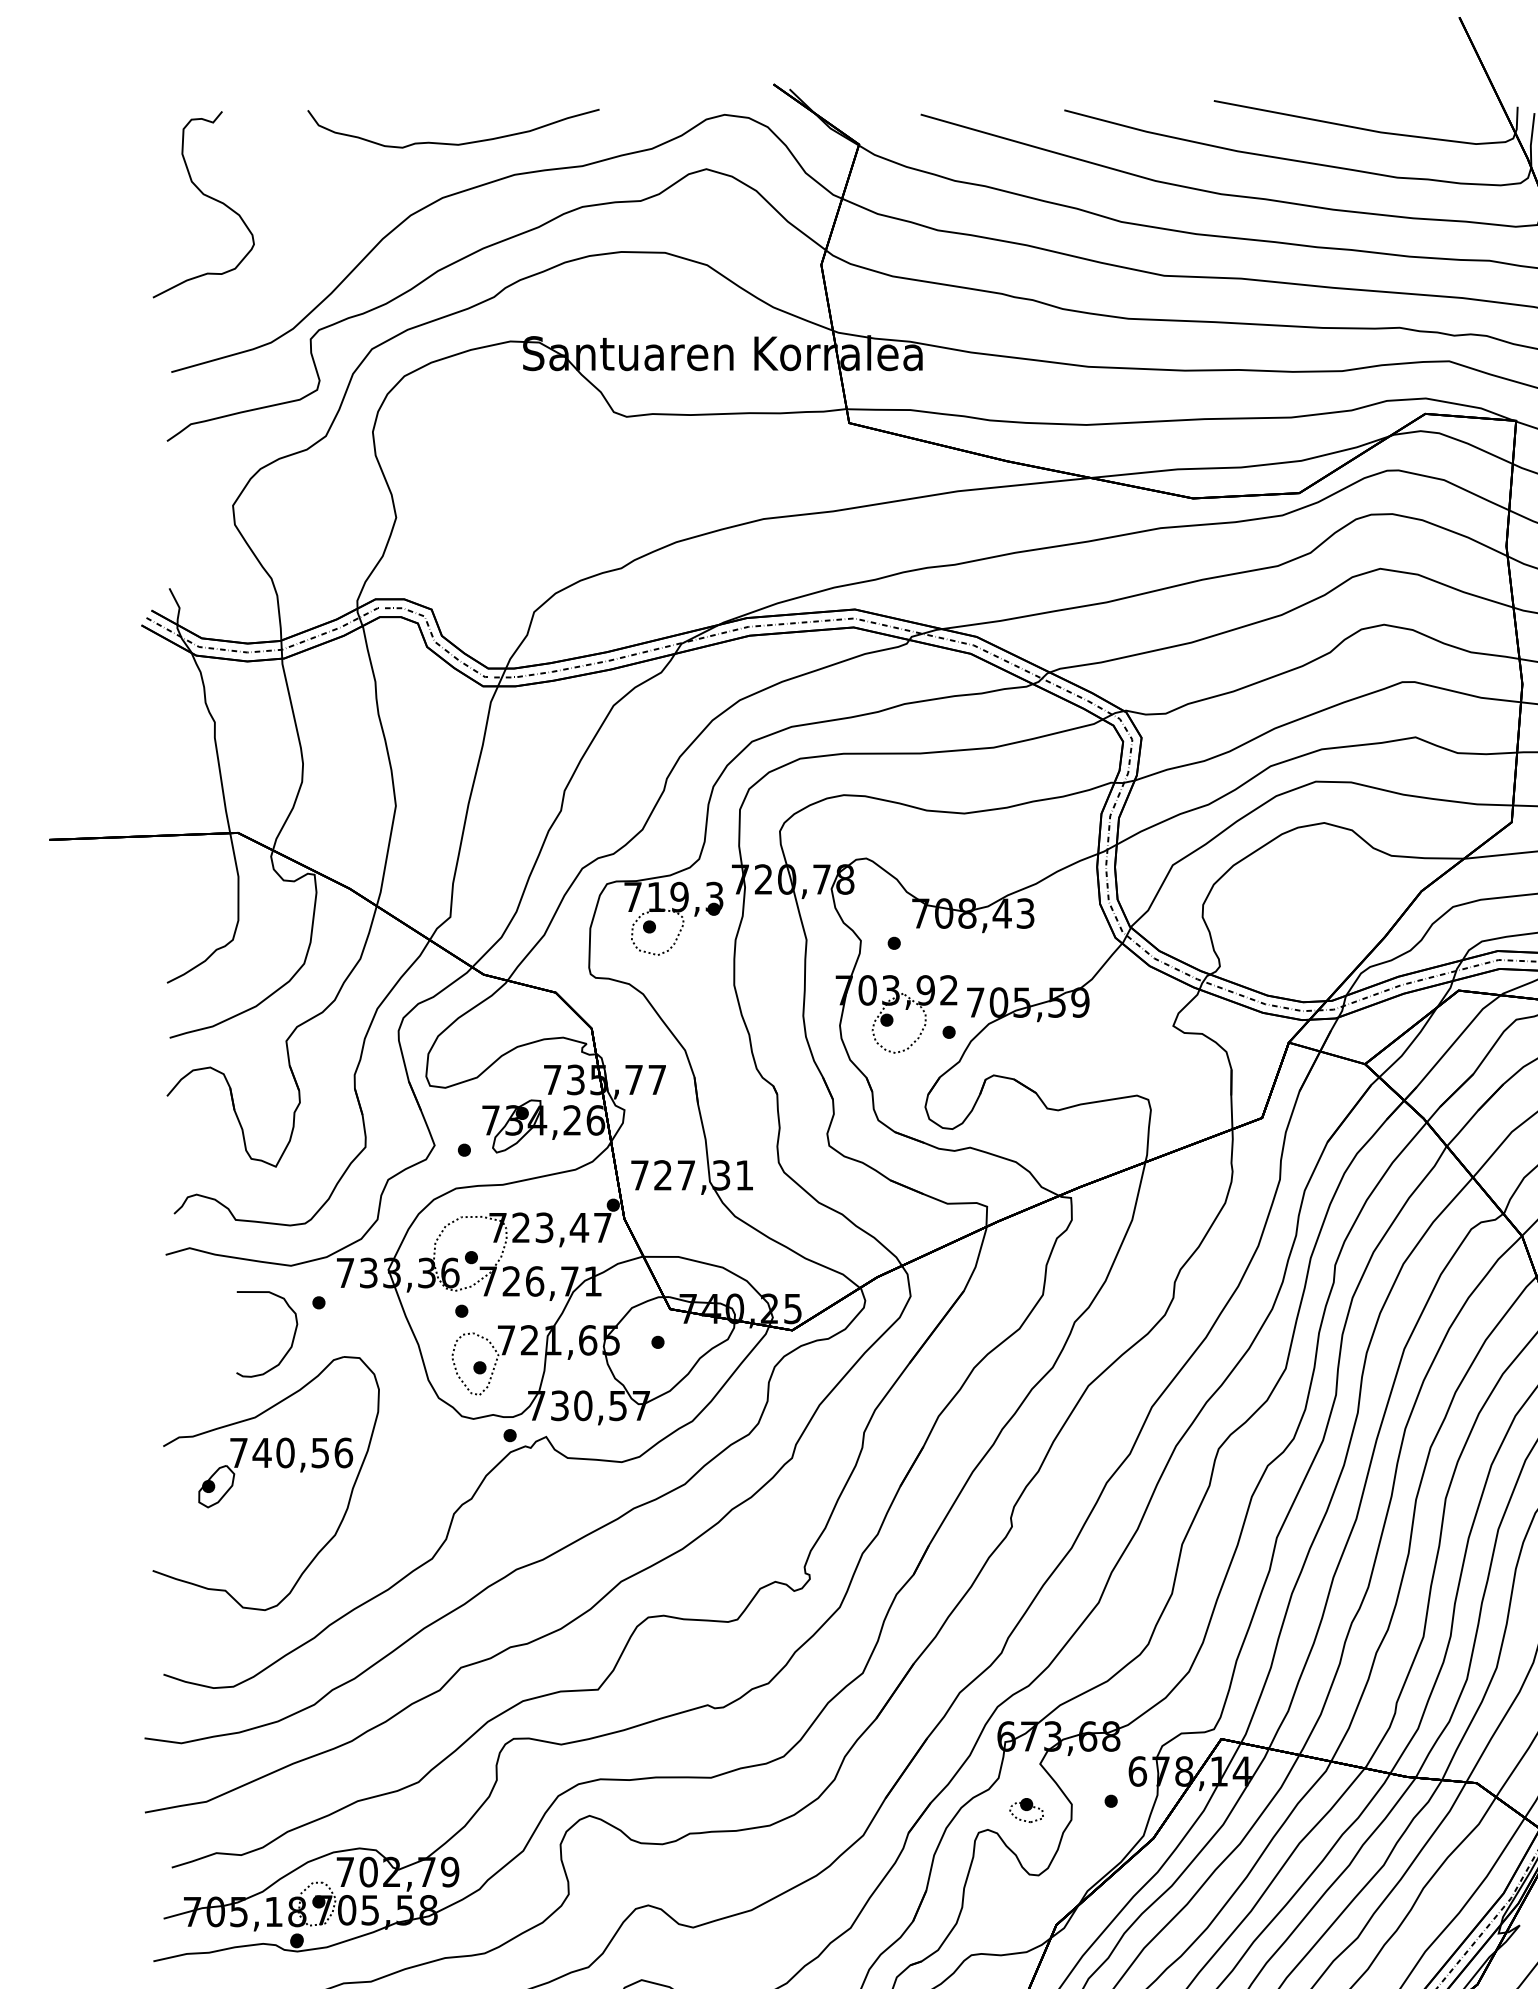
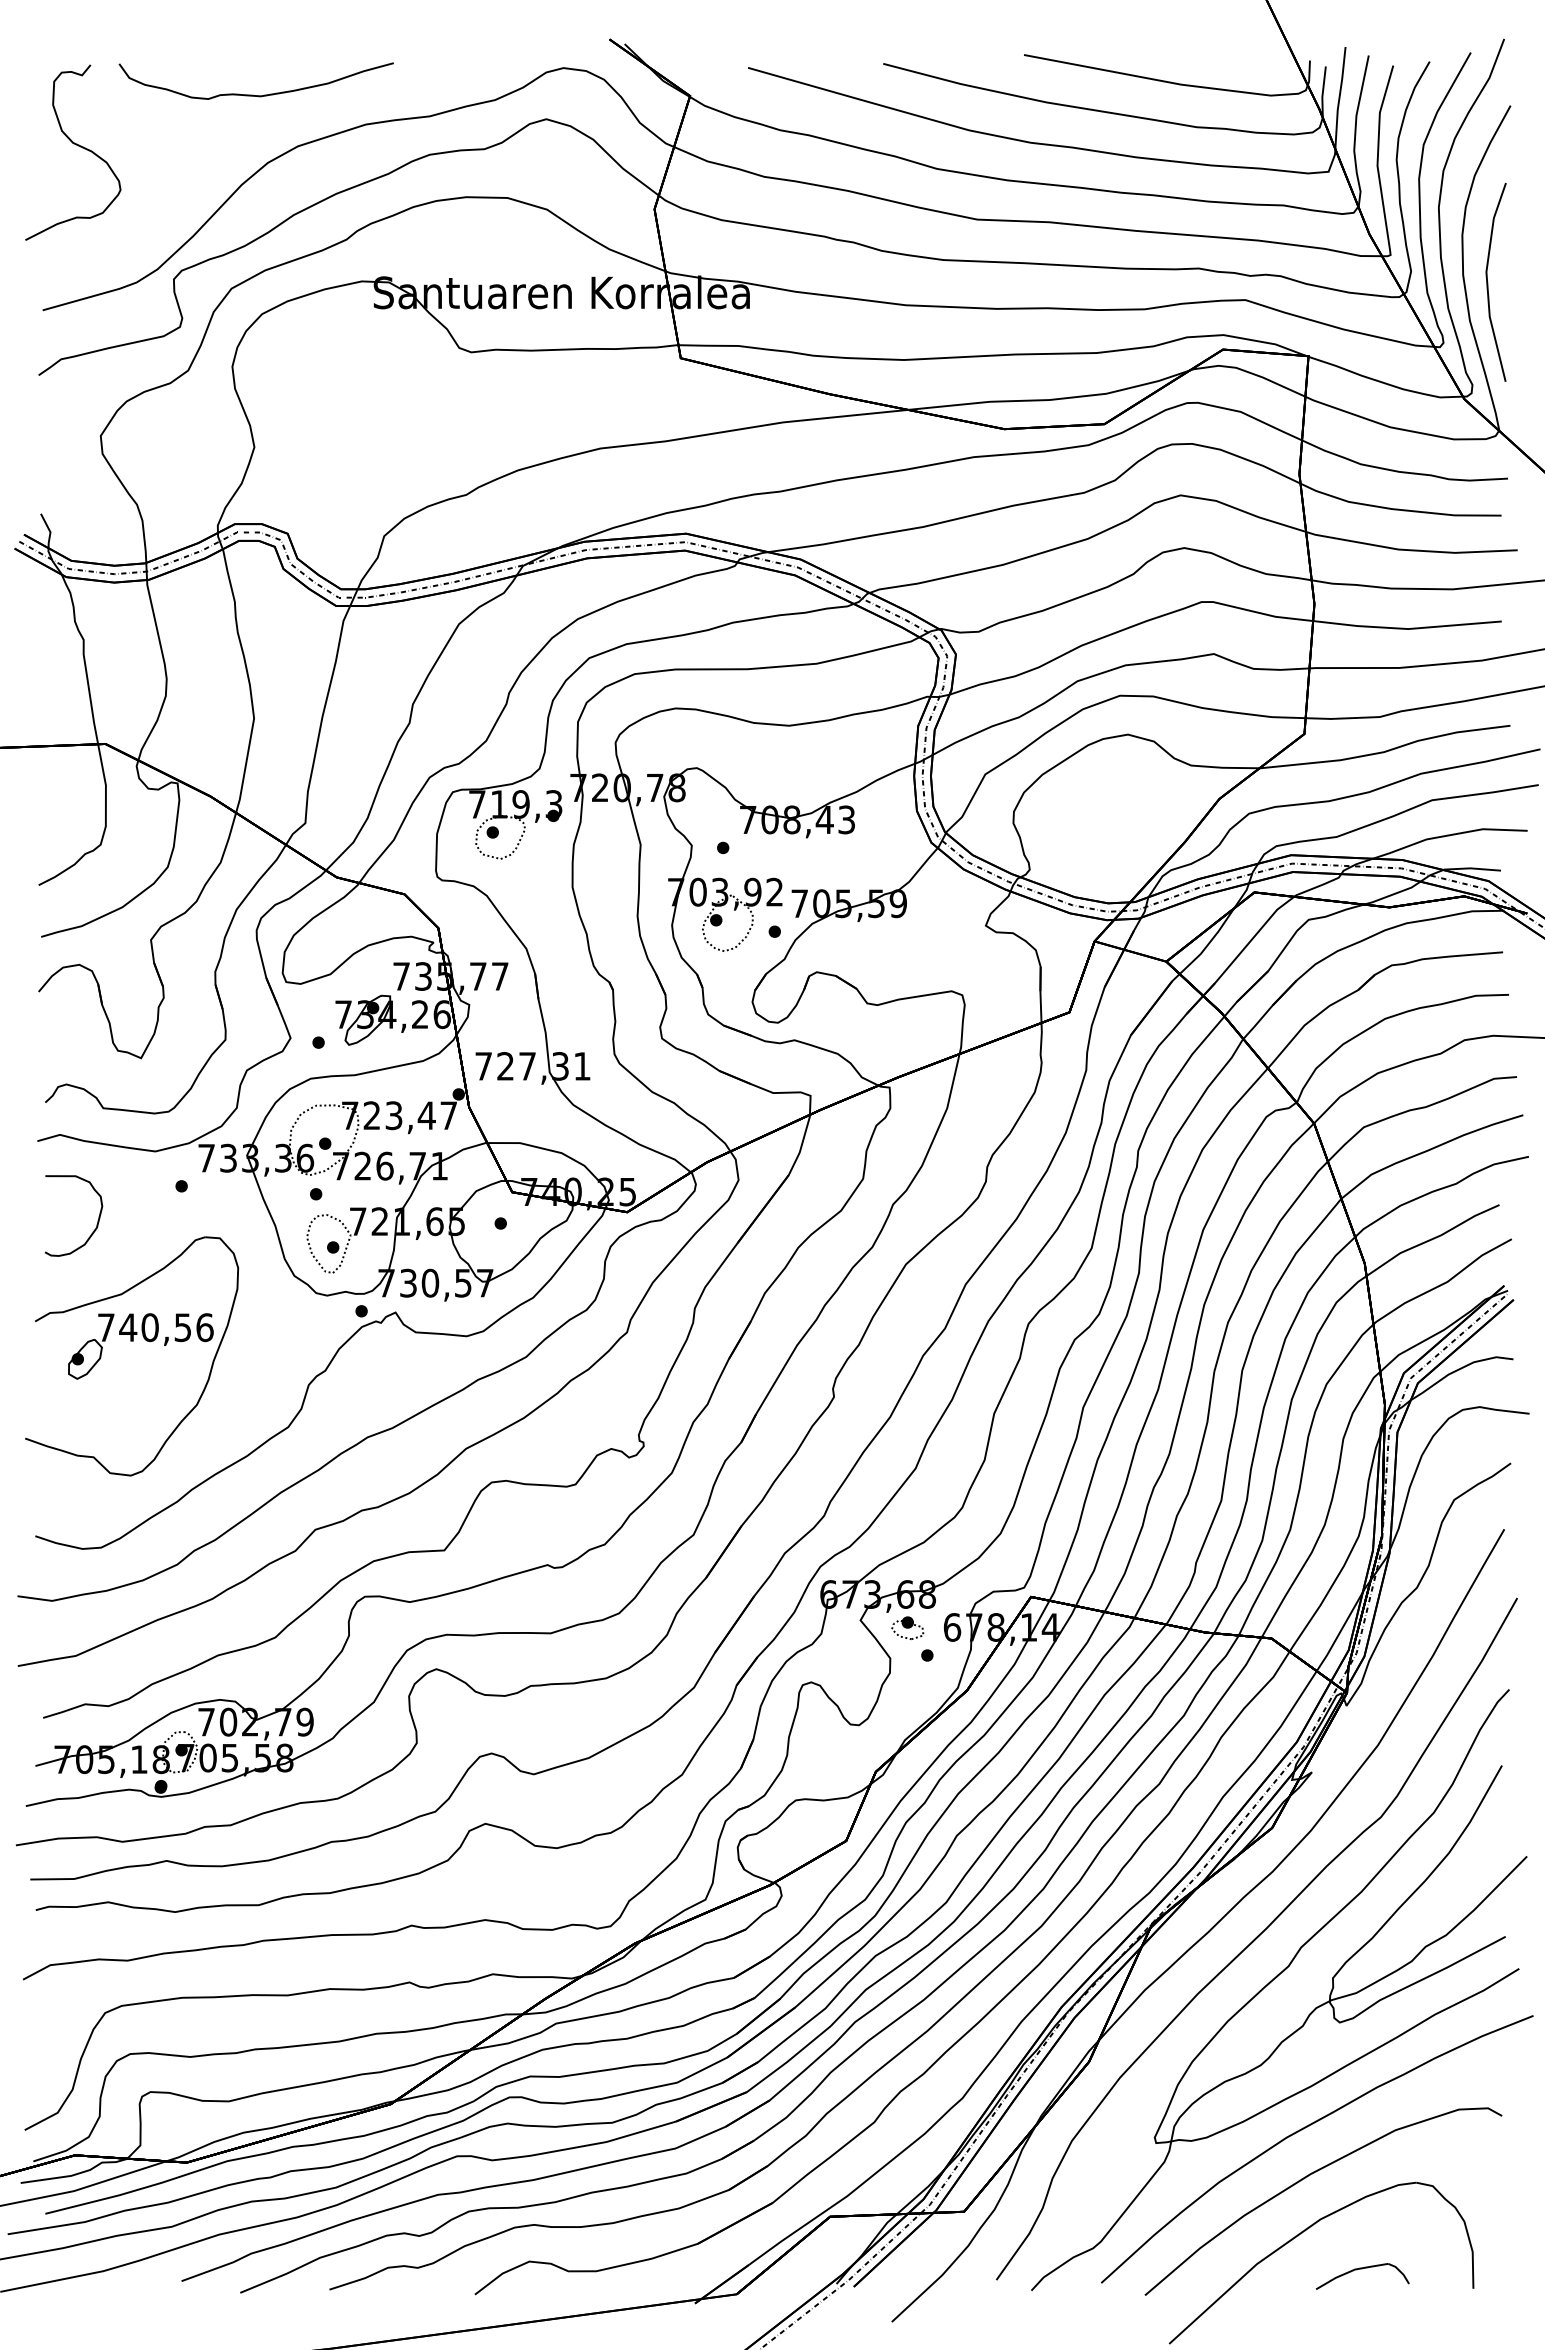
curve: (450, 142) -> (253, 94), moved
curve: (292, 1339) -> (97, 1220), moved
part: (1026, 1809) -> (907, 1627), moved

